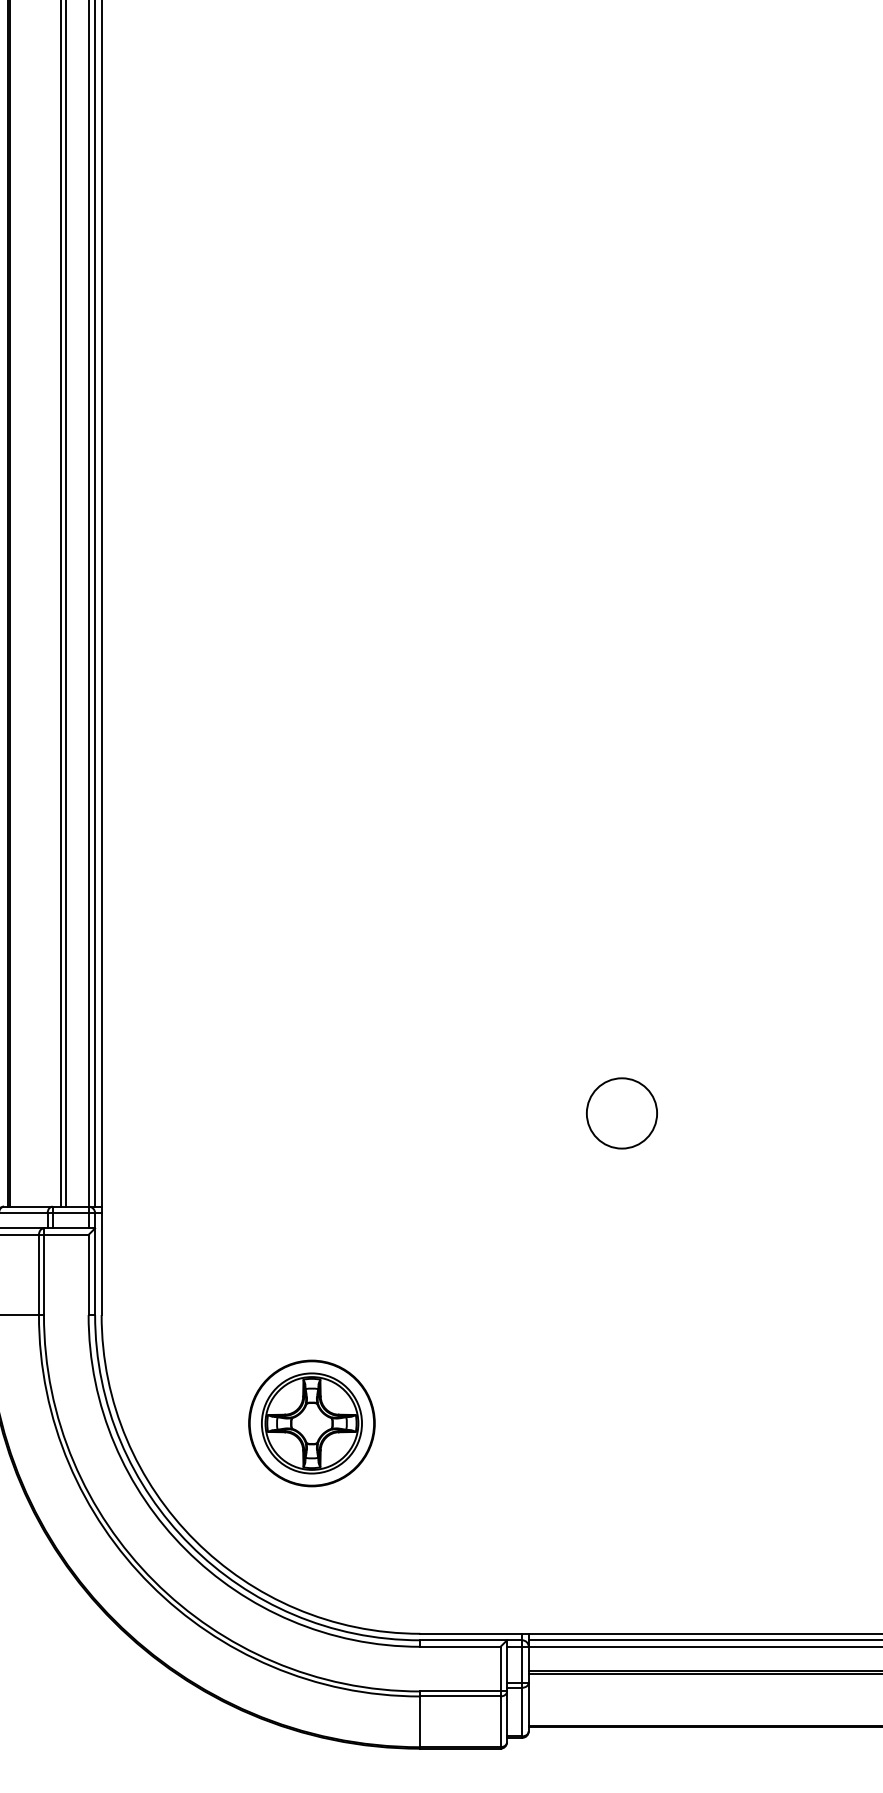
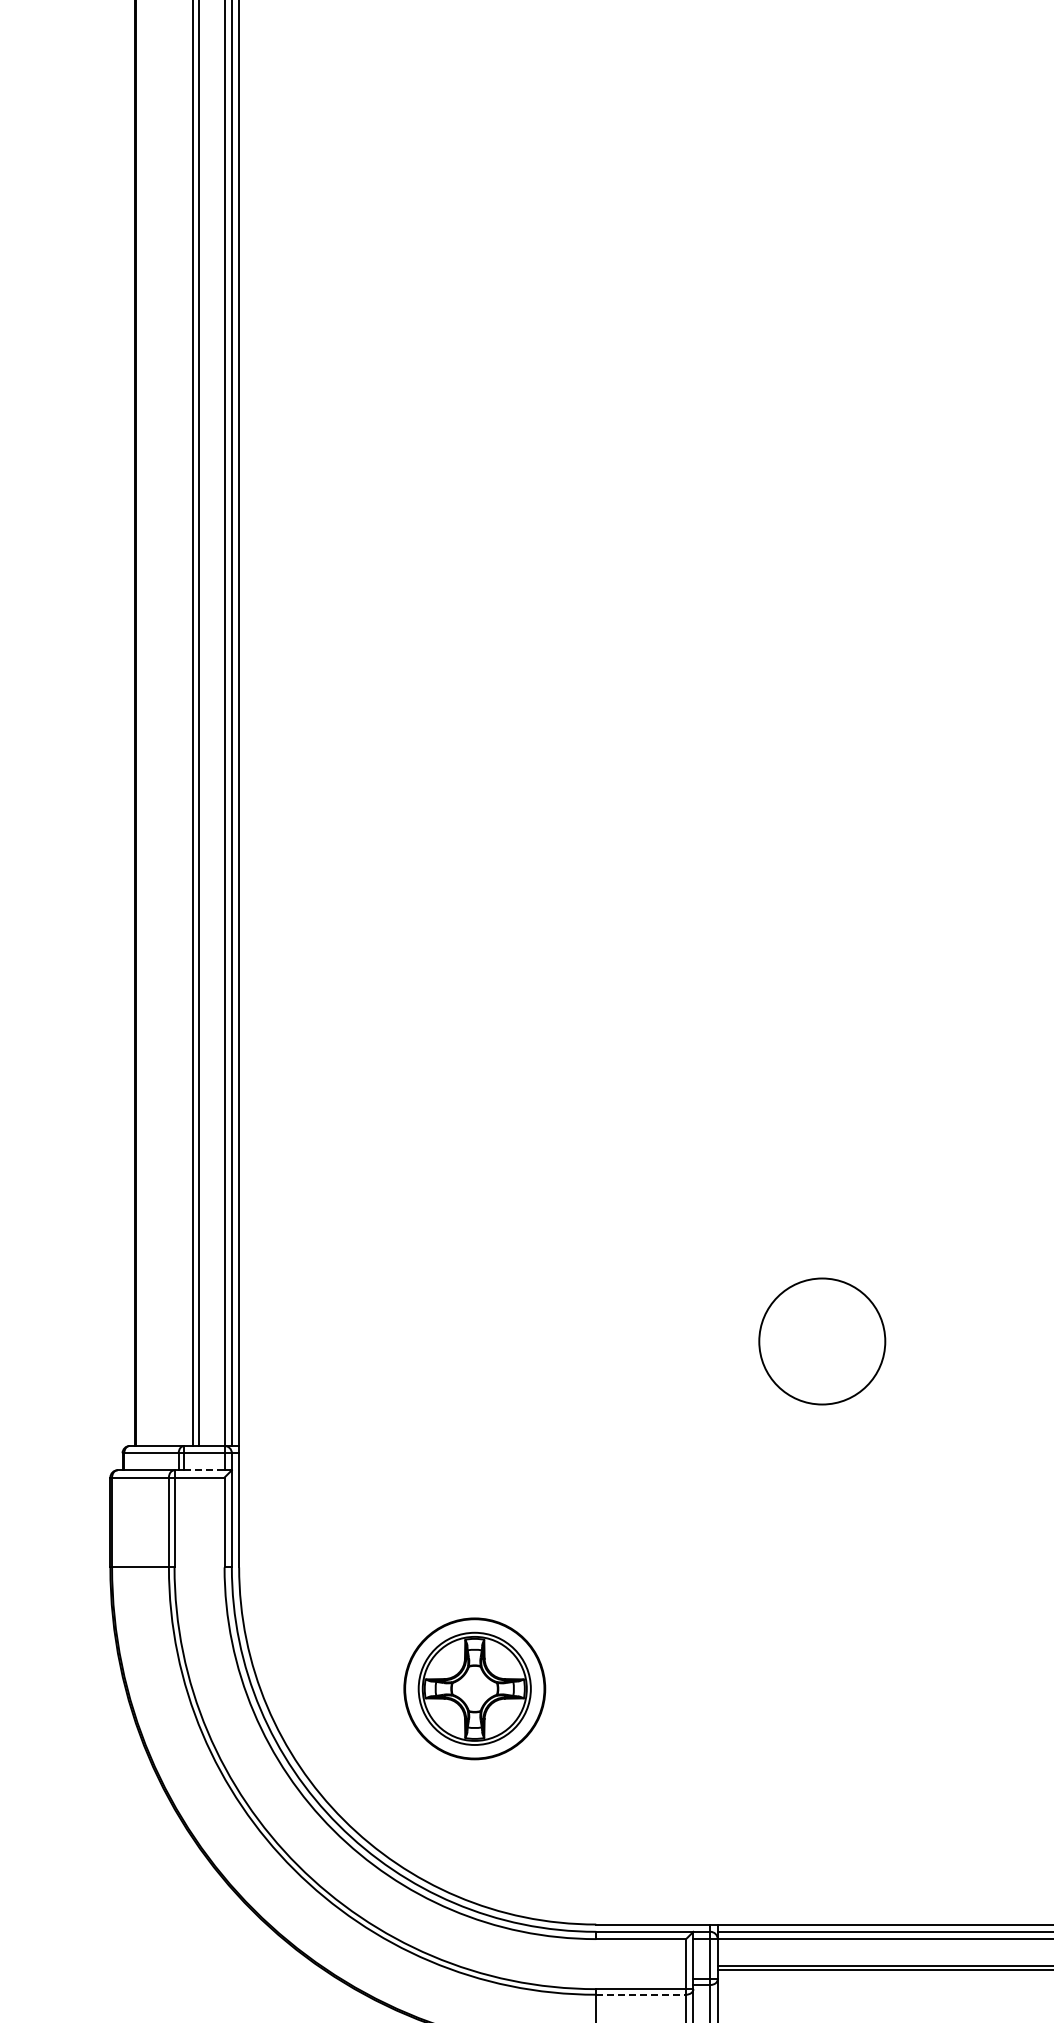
circle: (621, 1113) -> (821, 1341), size x1.6
line: (70, 1228) -> (204, 1470), solid -> dashed
line: (460, 1696) -> (641, 1994), solid -> dashed

